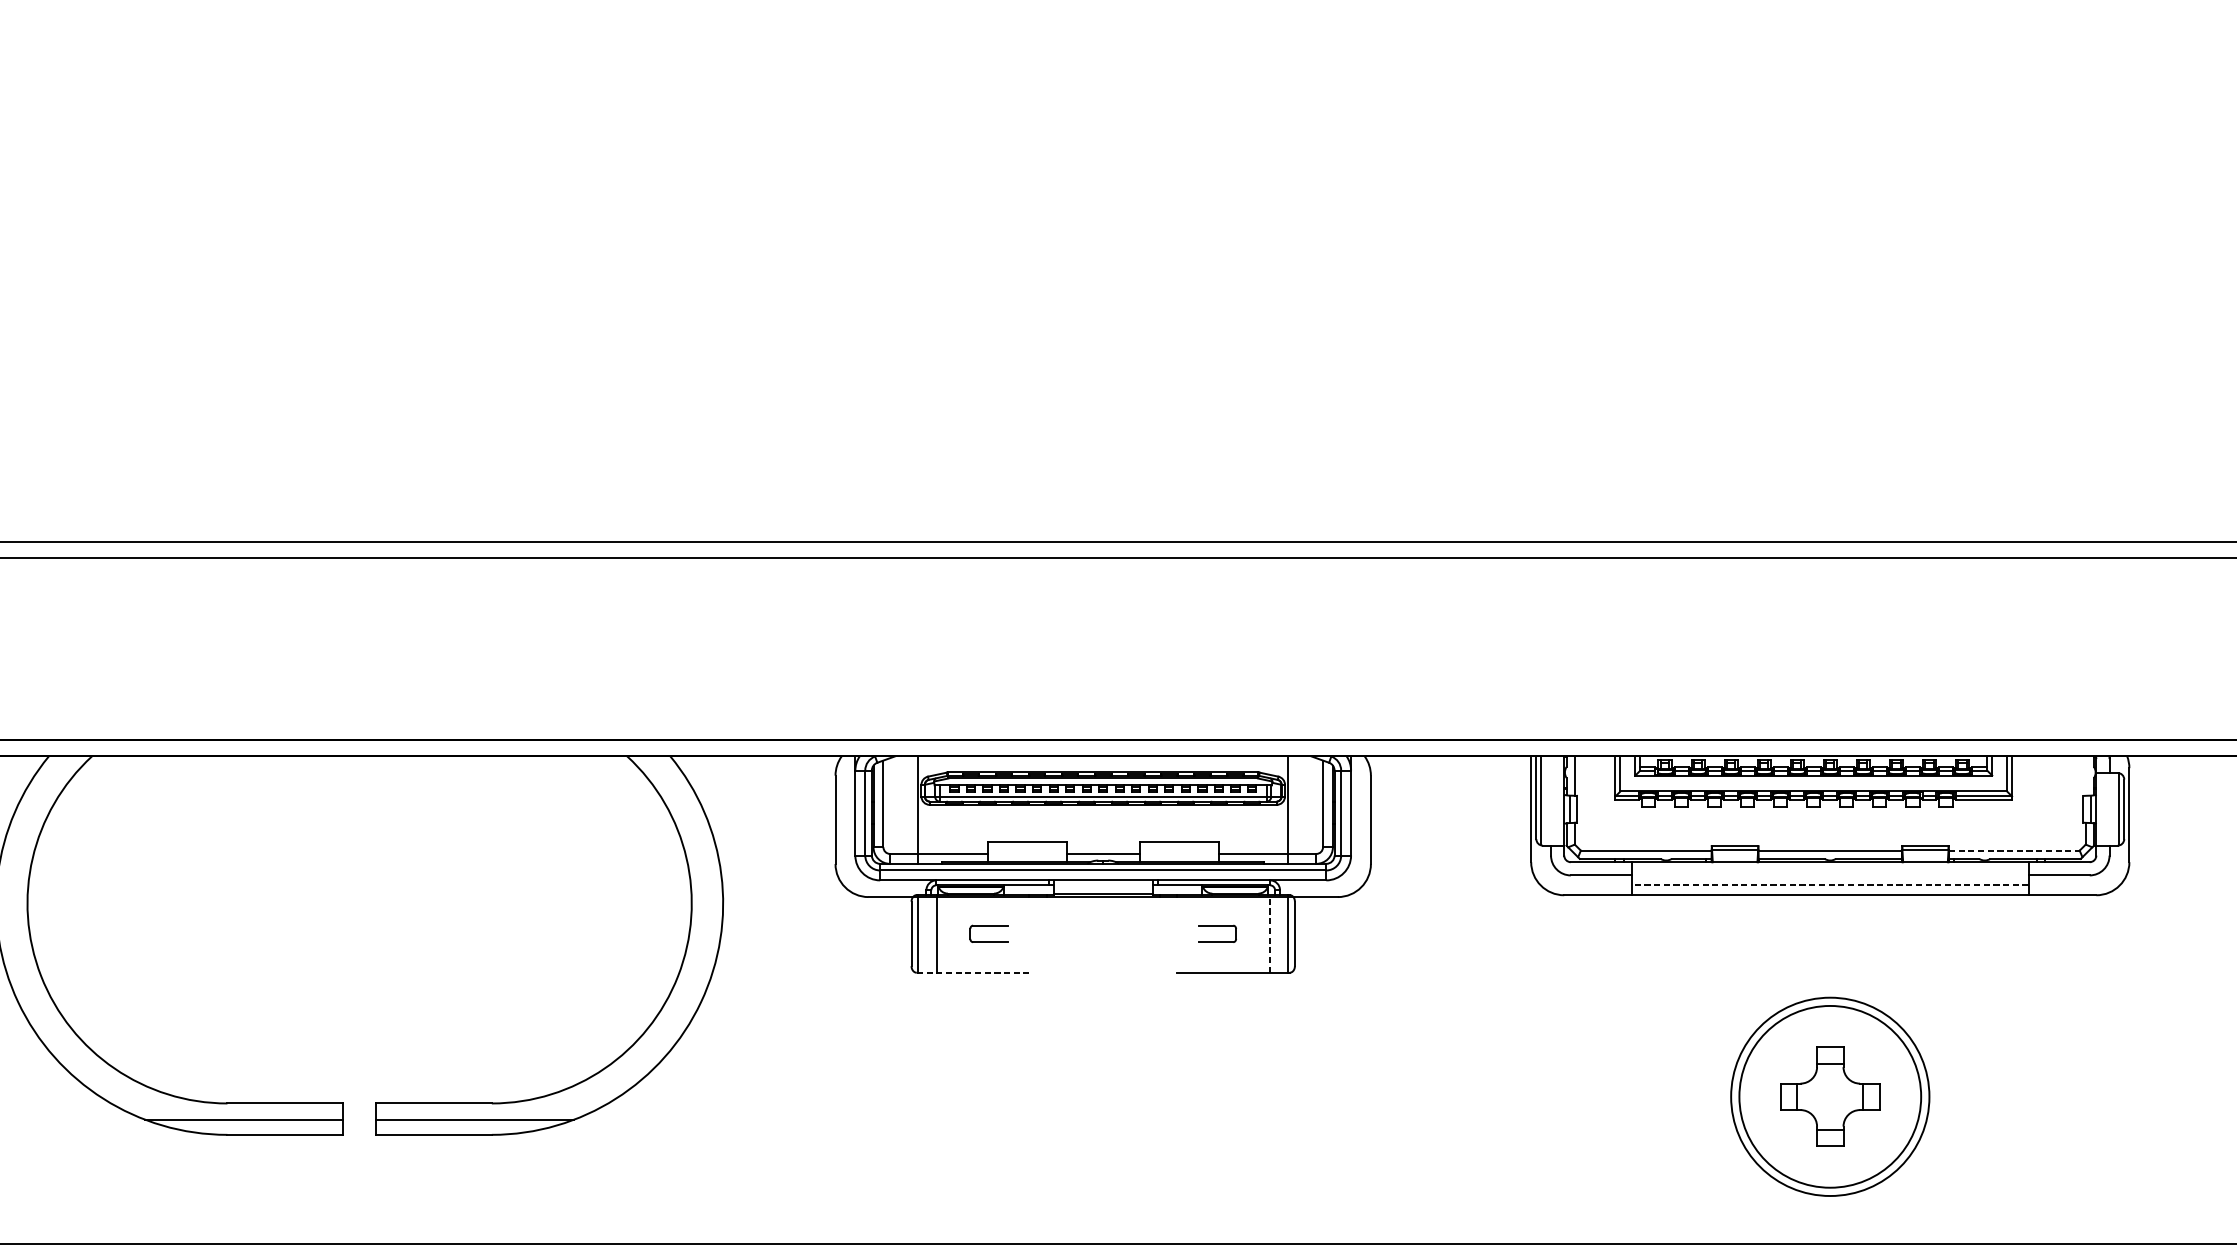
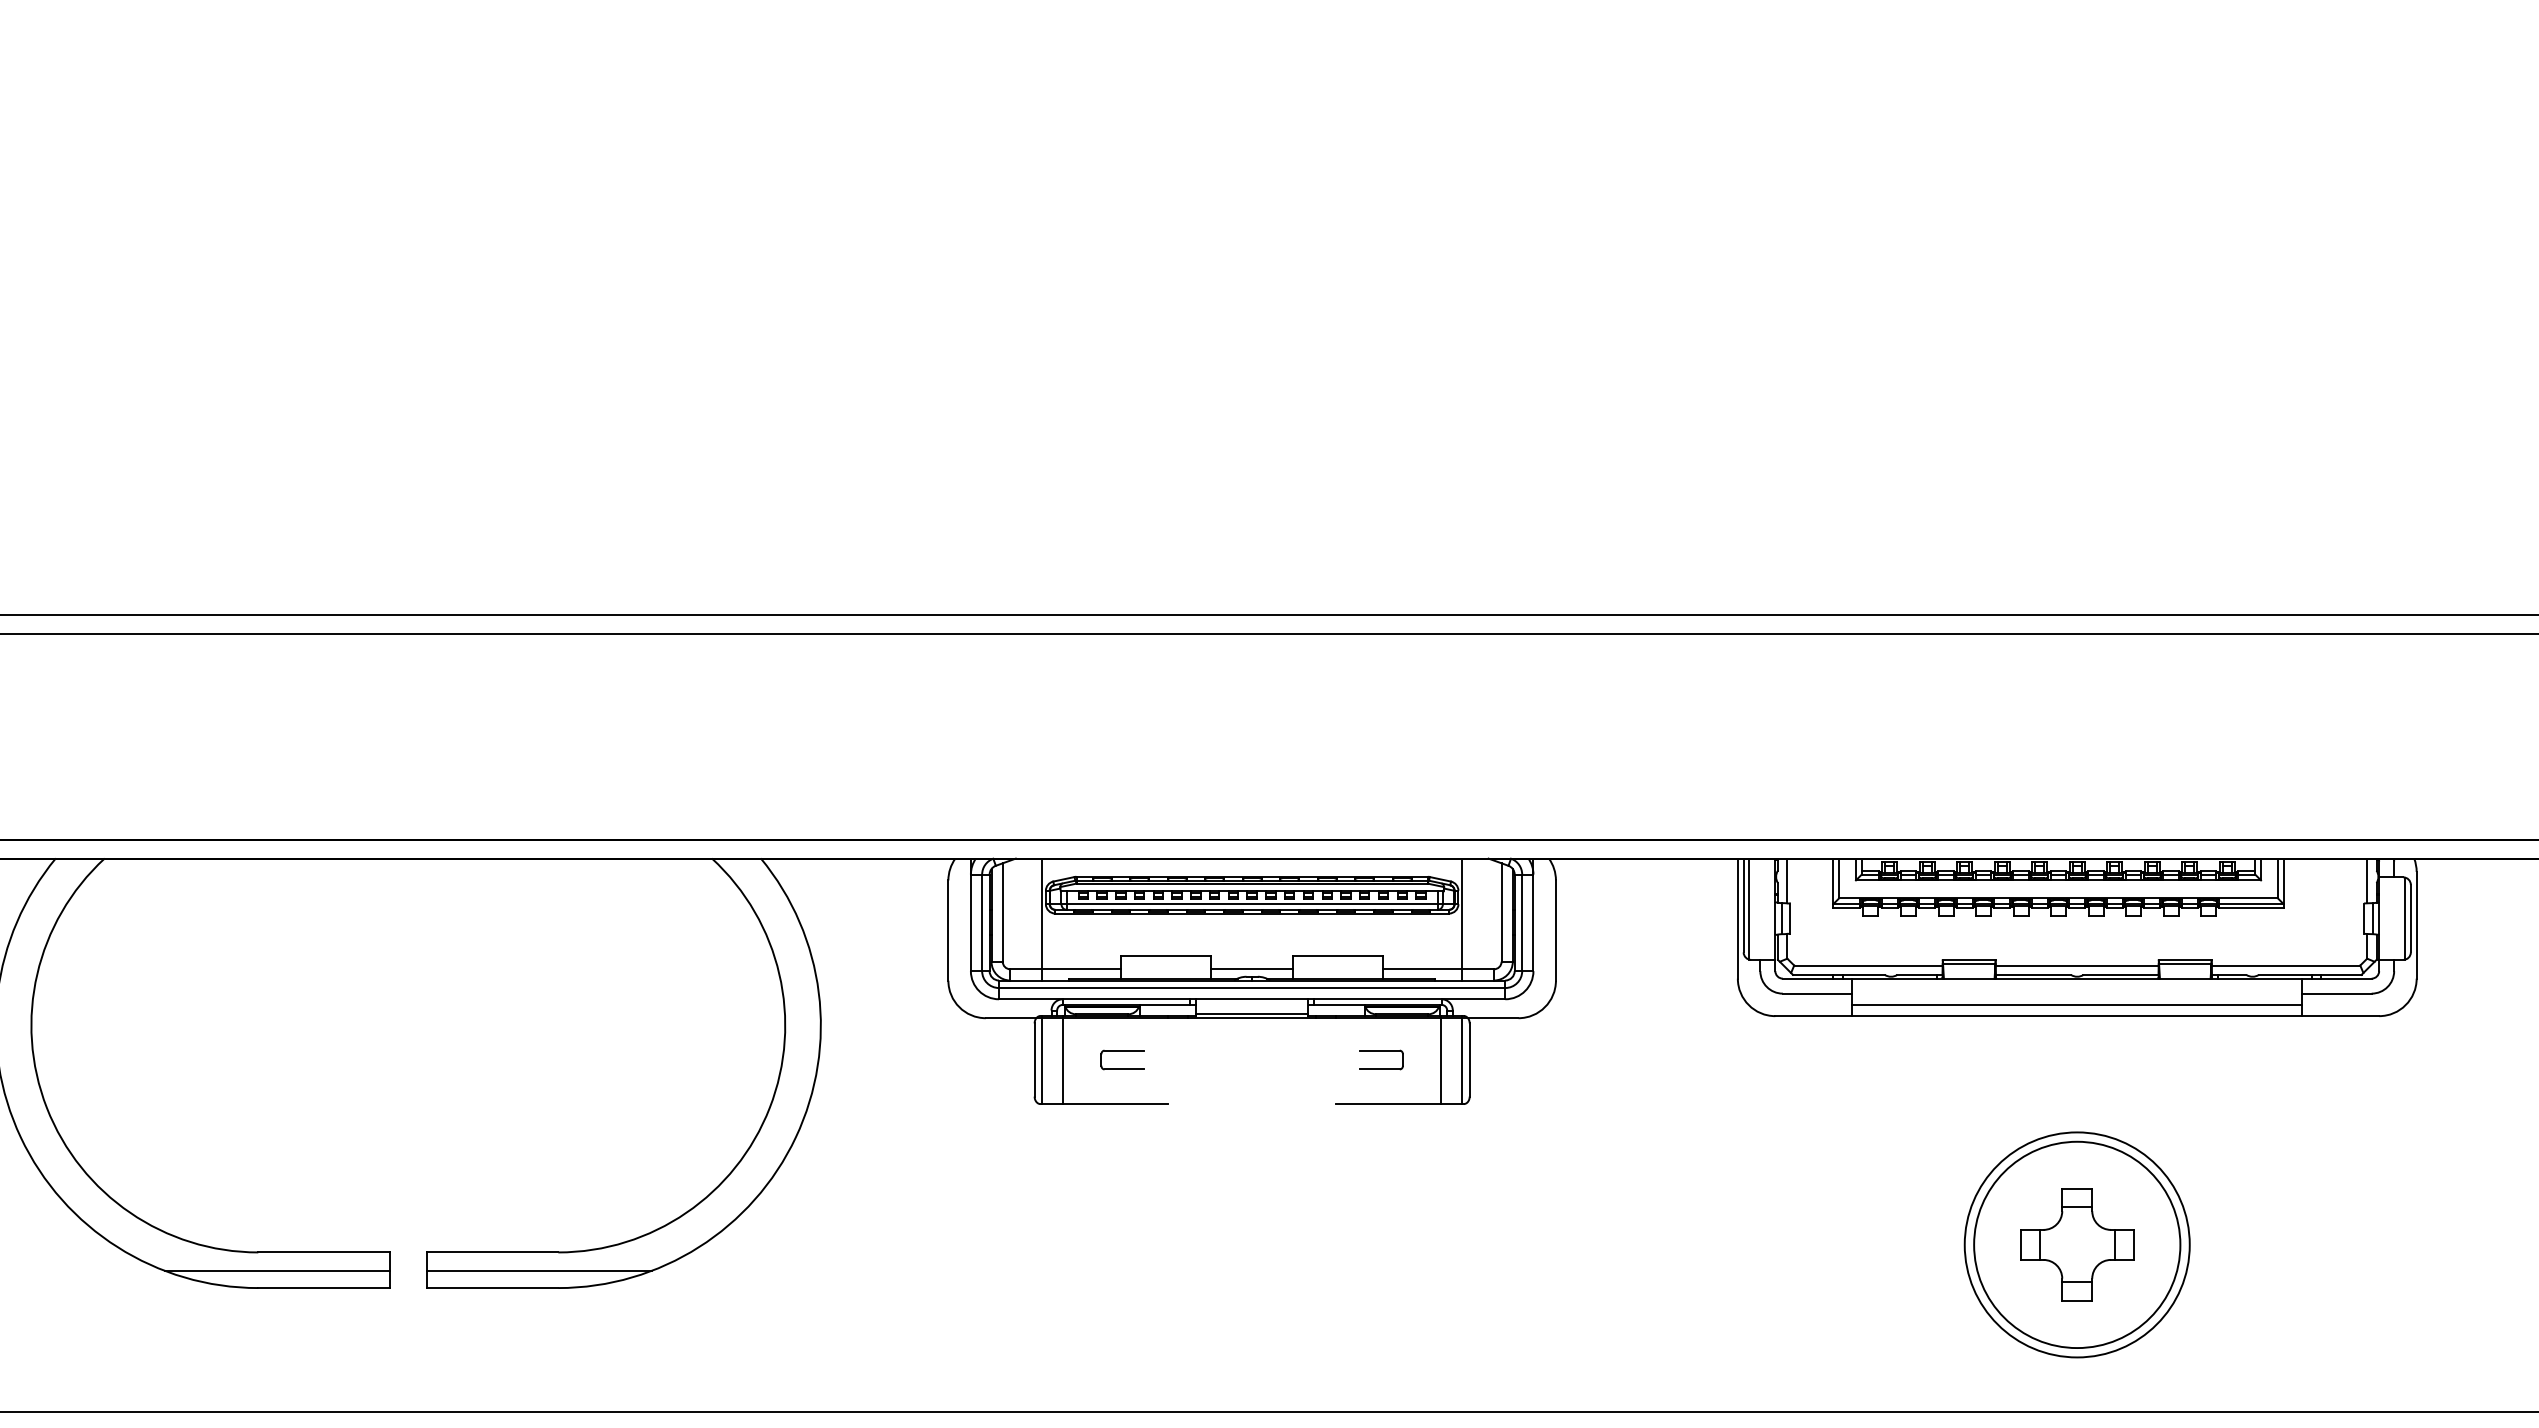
line: (2086, 775) -> (2367, 880), added
line: (2014, 850) -> (2286, 965), dashed -> solid
line: (1829, 884) -> (2076, 1004), dashed -> solid
line: (1269, 933) -> (1440, 1059), dashed -> solid
line: (973, 973) -> (1104, 1104), dashed -> solid

